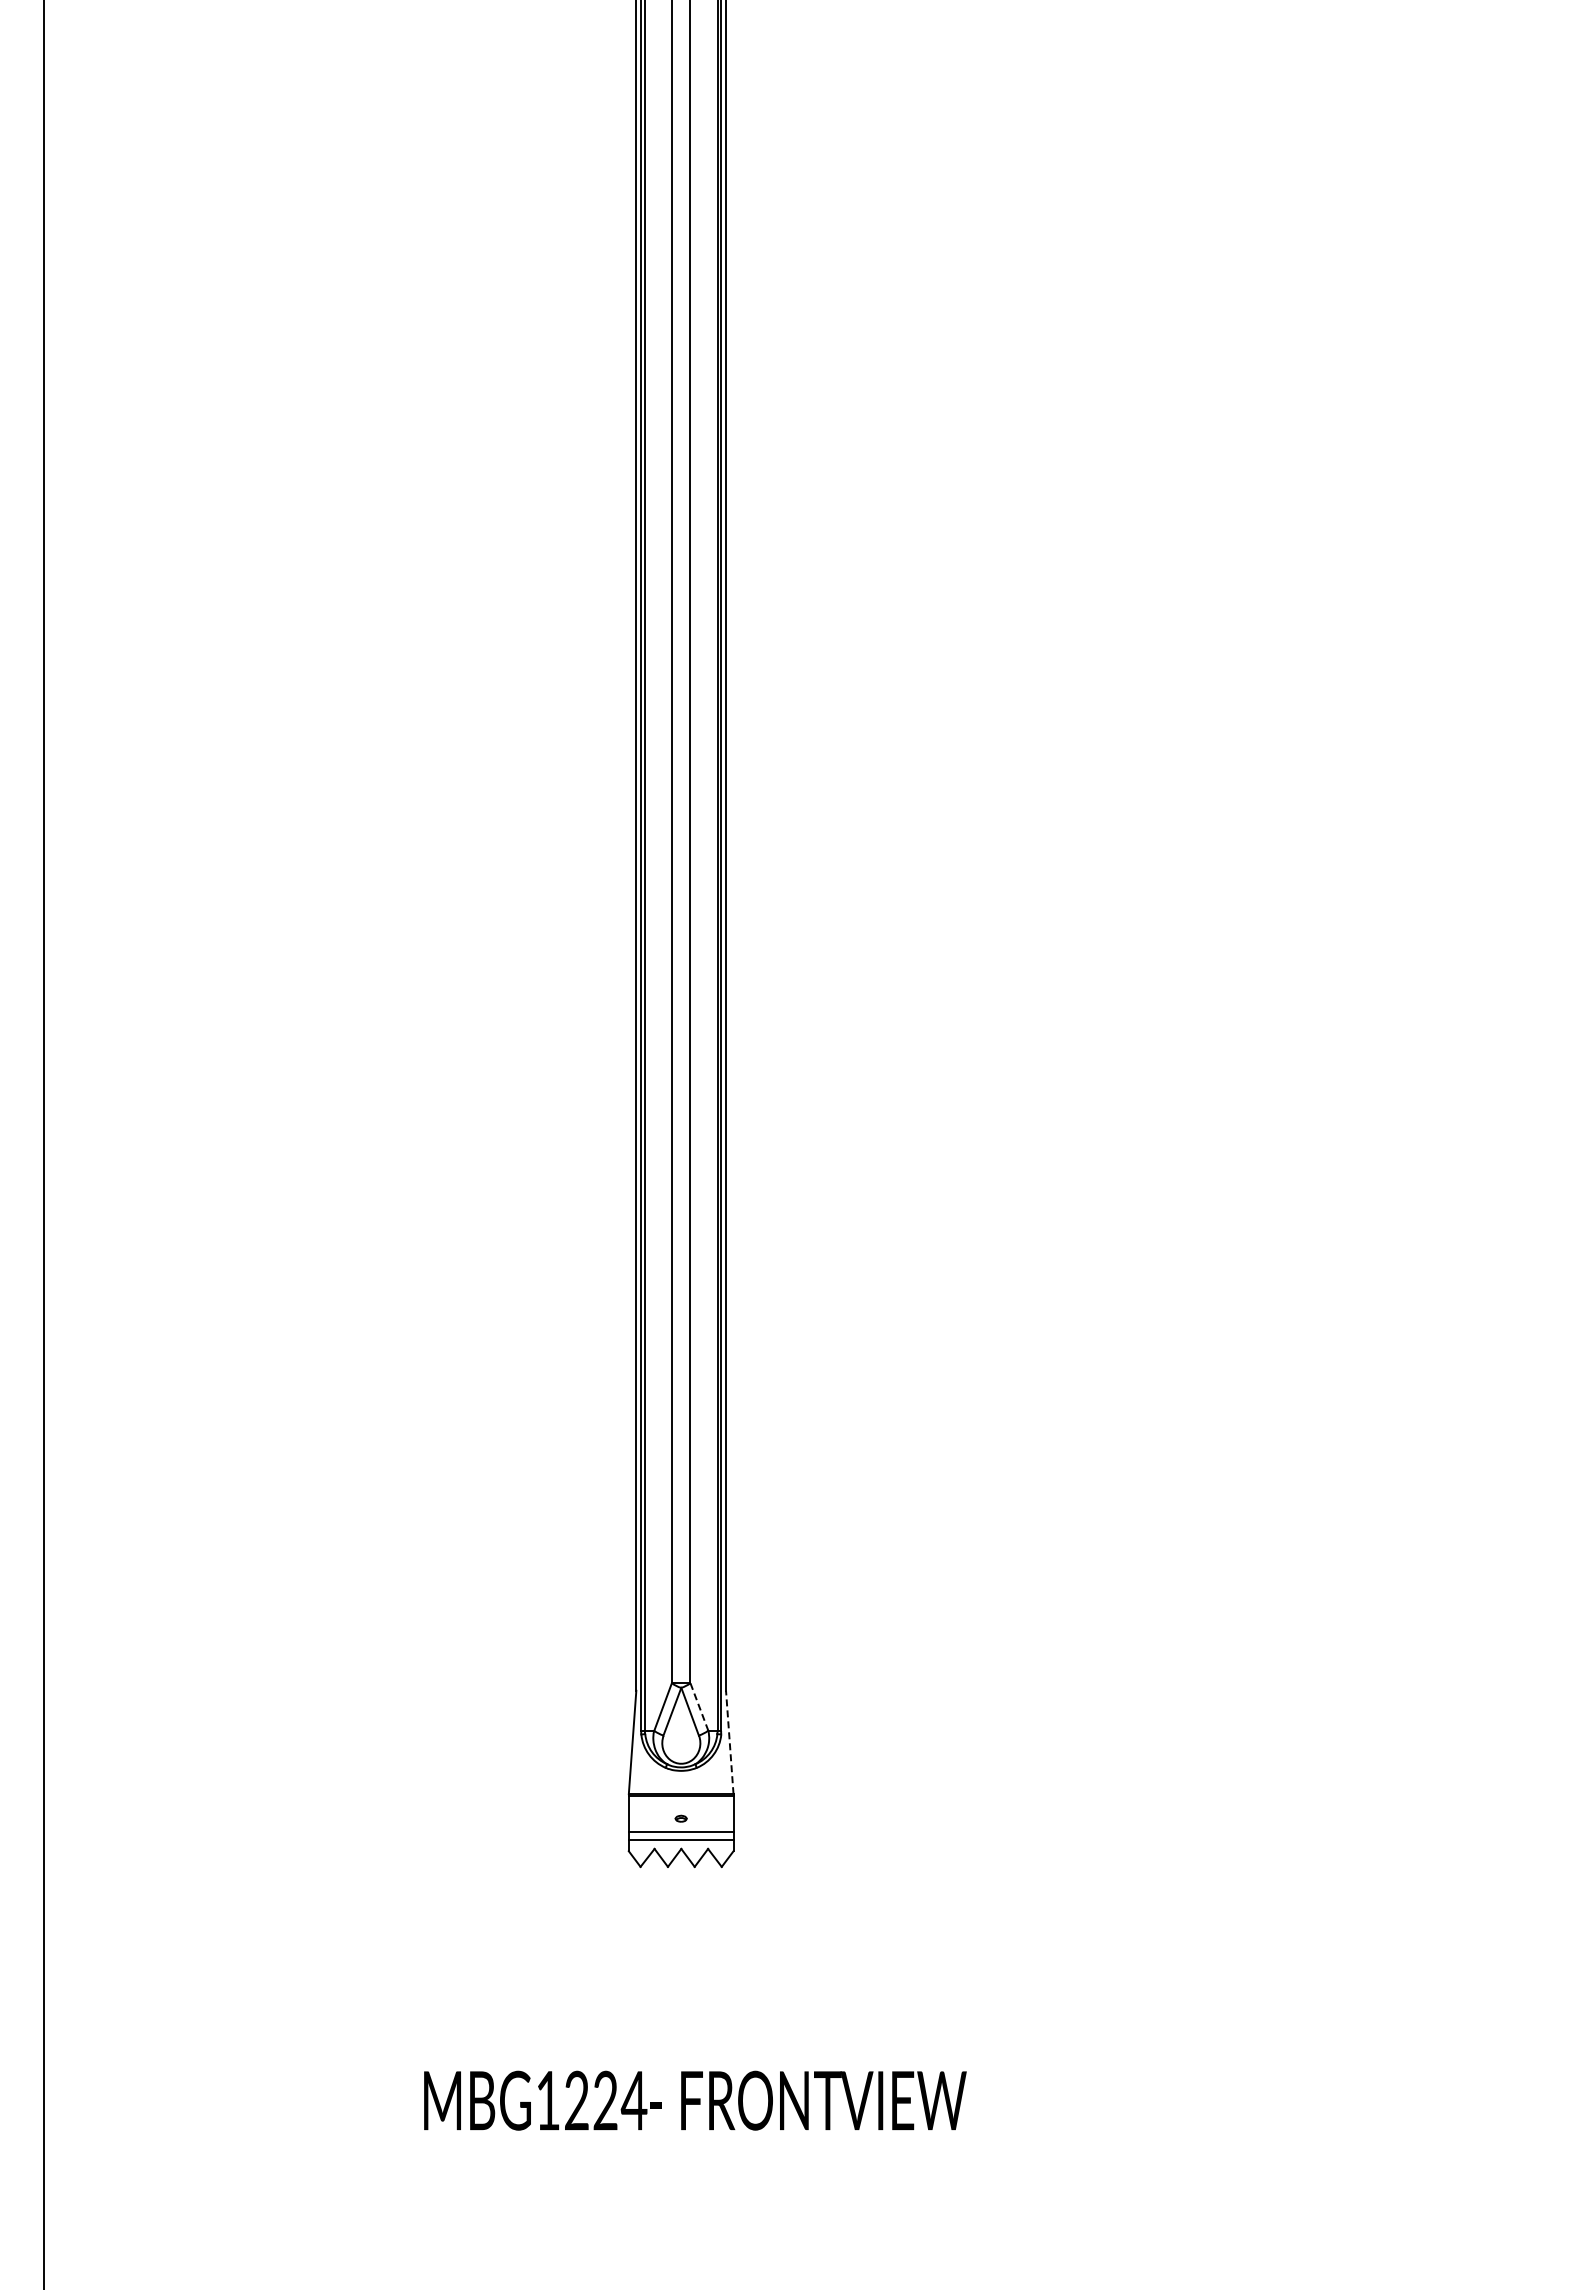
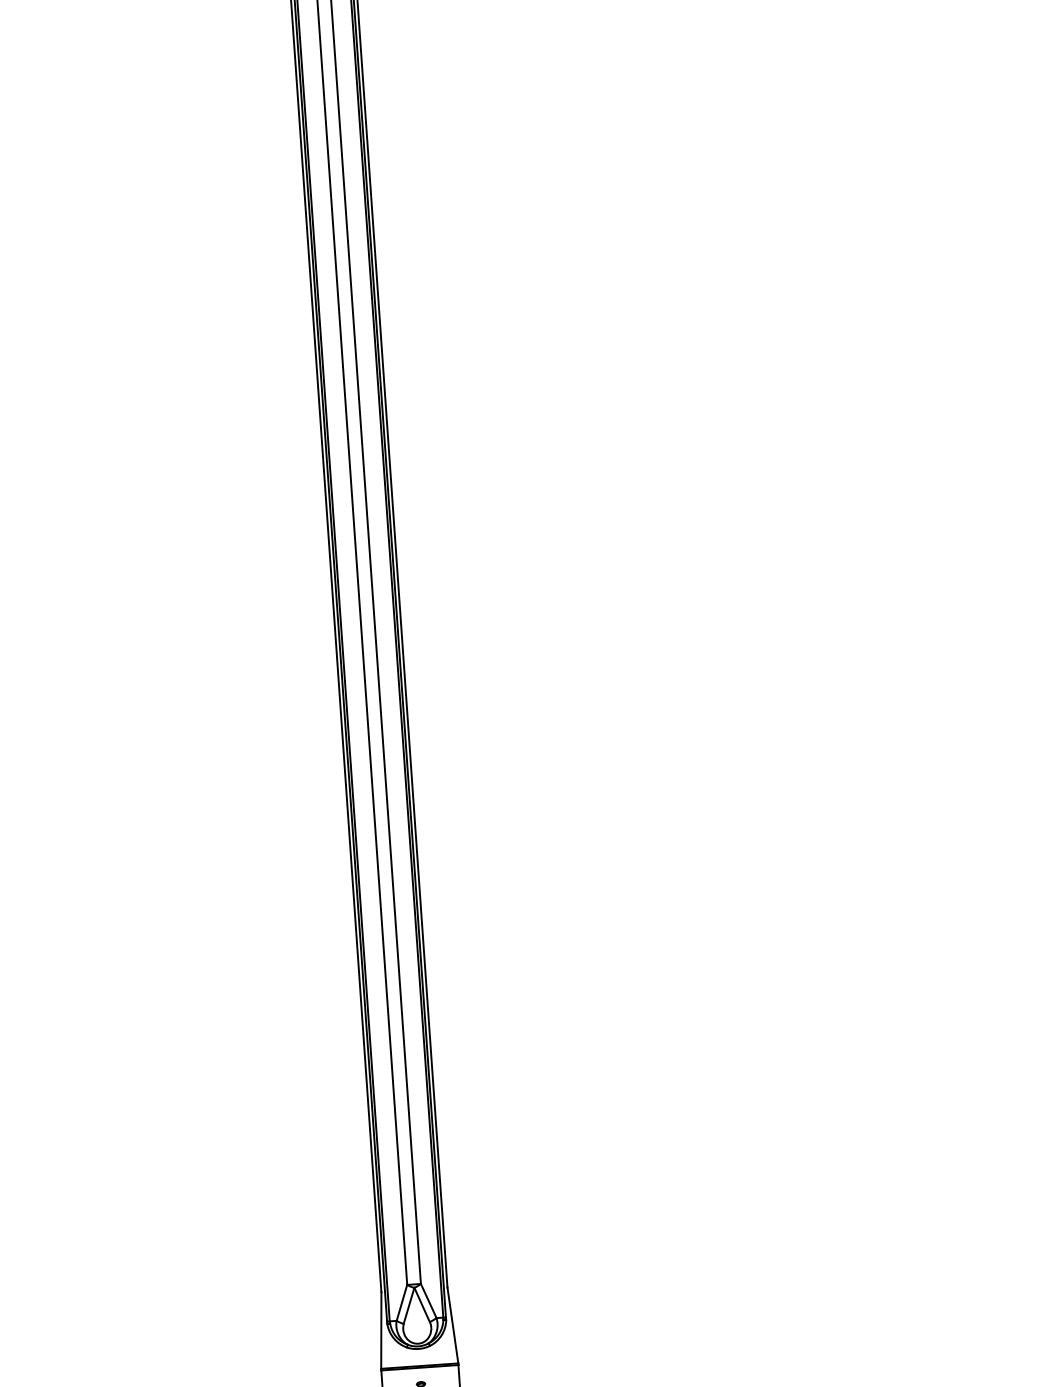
line: (699, 1707) -> (428, 1301), dashed -> solid
line: (729, 1742) -> (452, 1325), dashed -> solid

